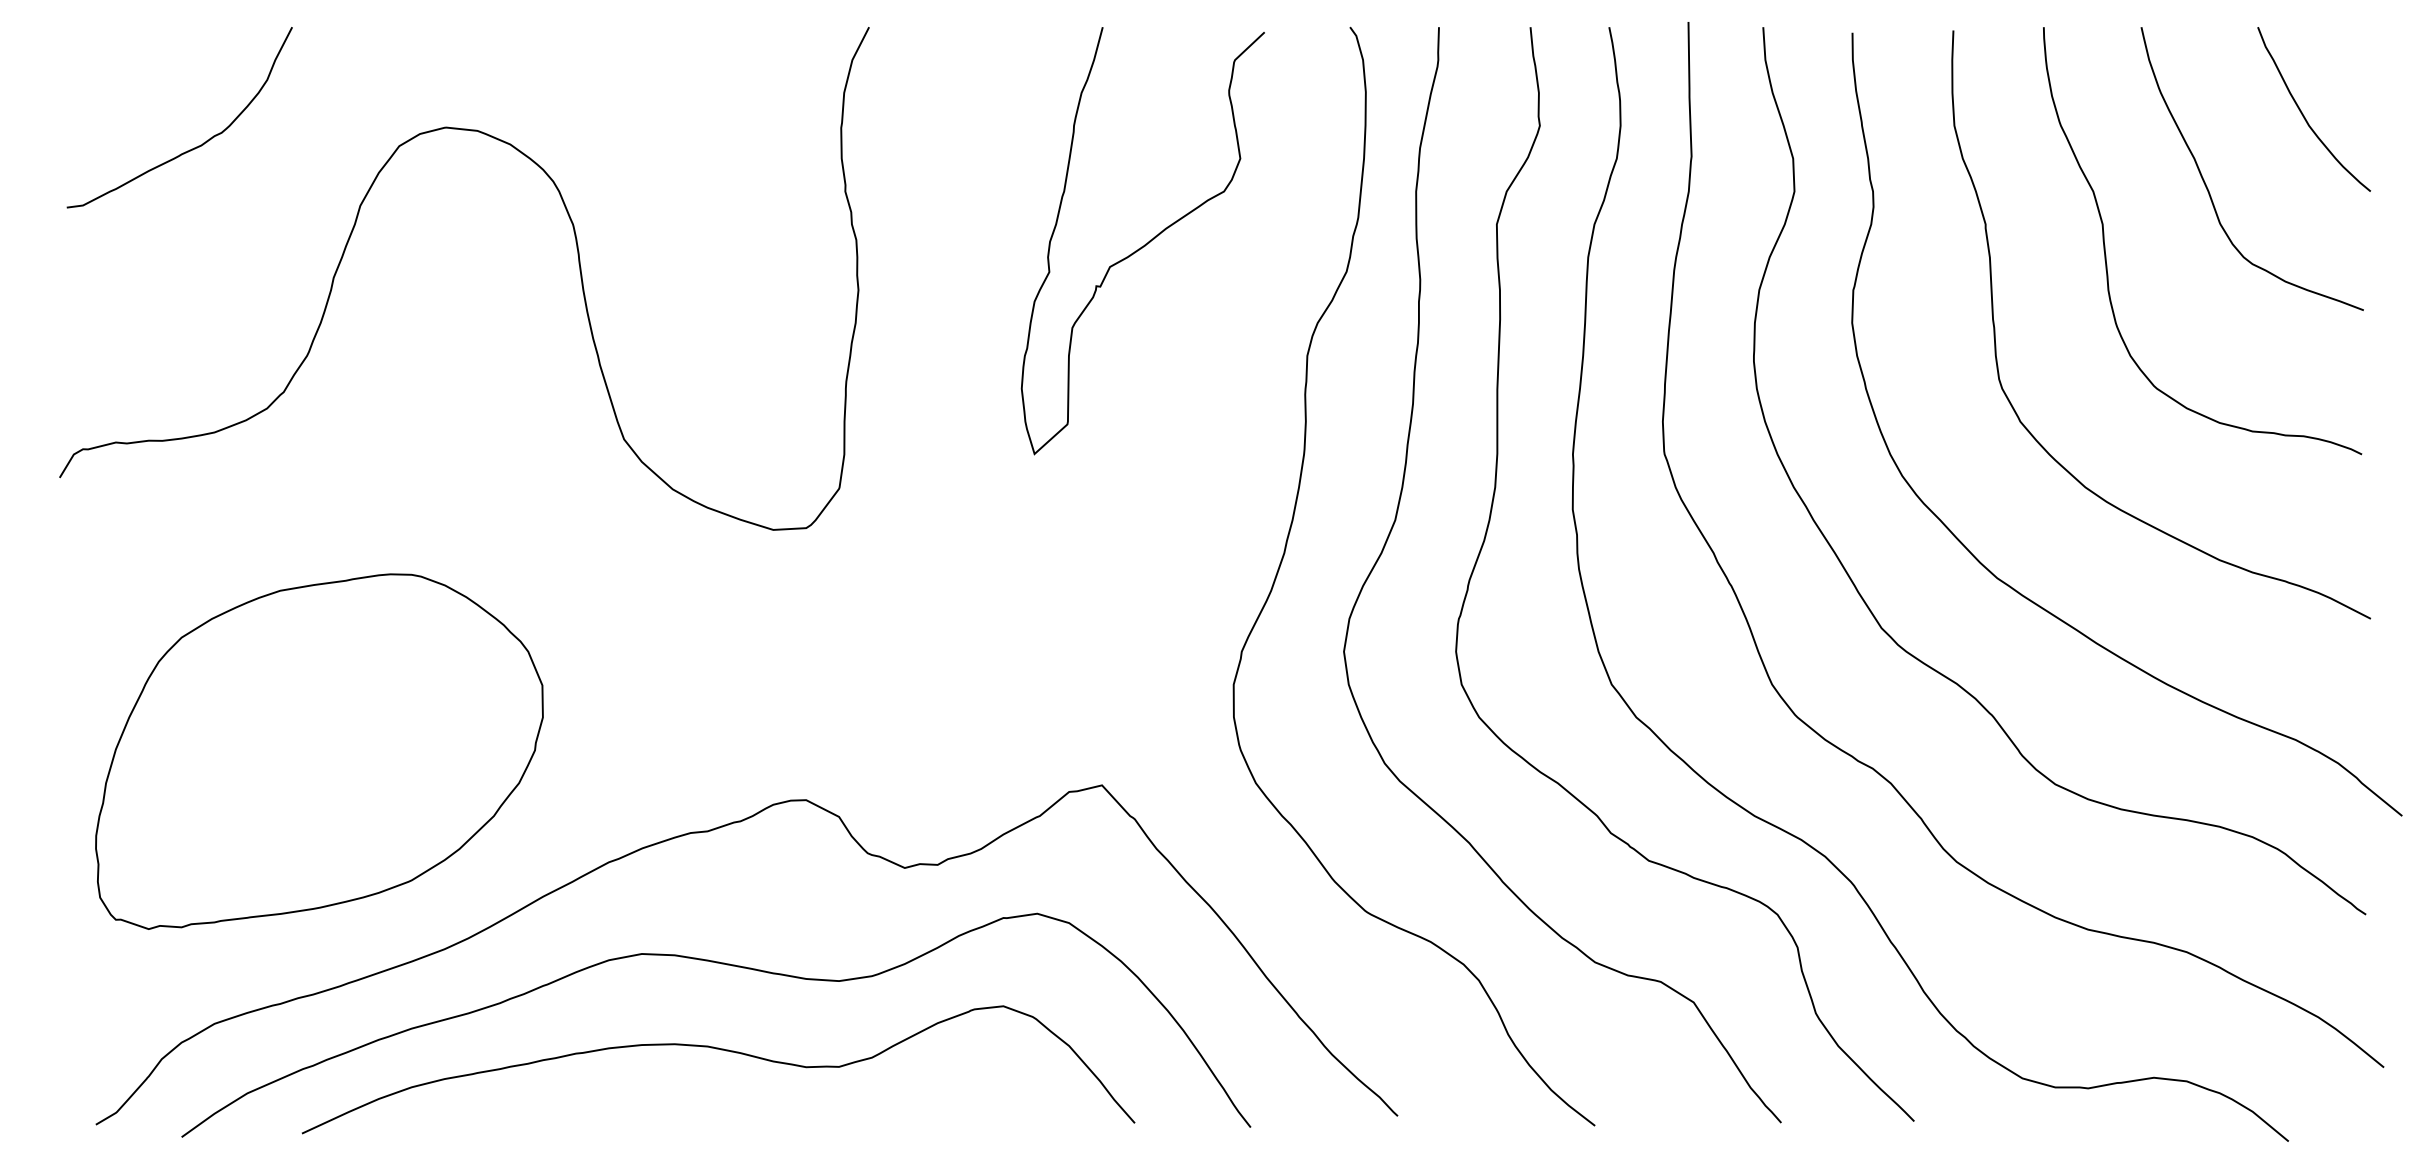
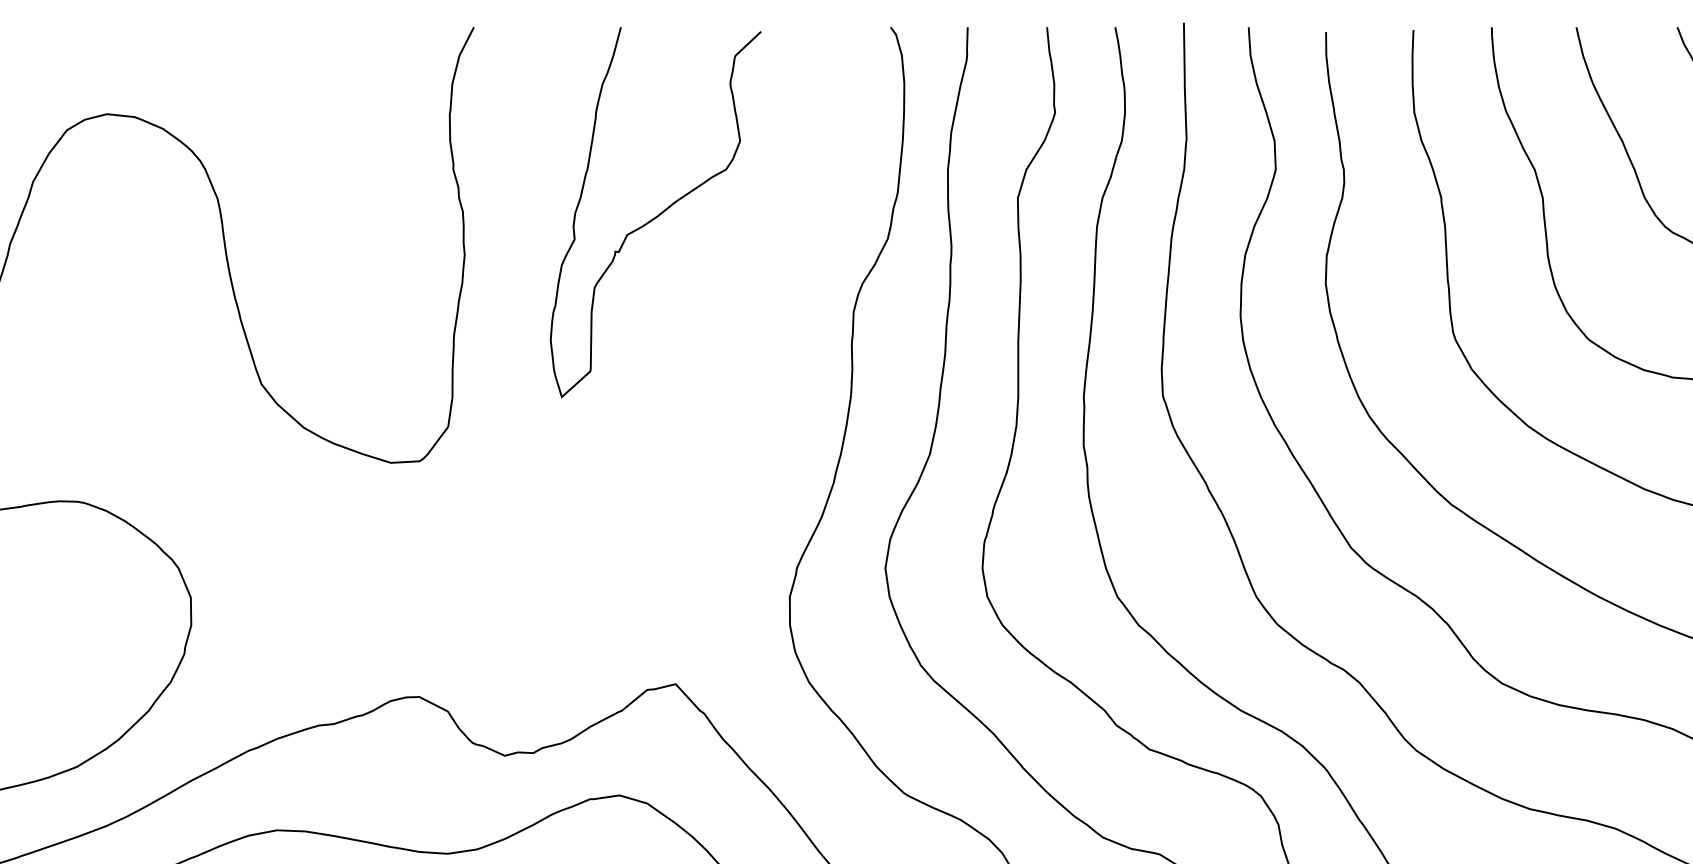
curve: (1145, 243) -> (657, 214), moved

